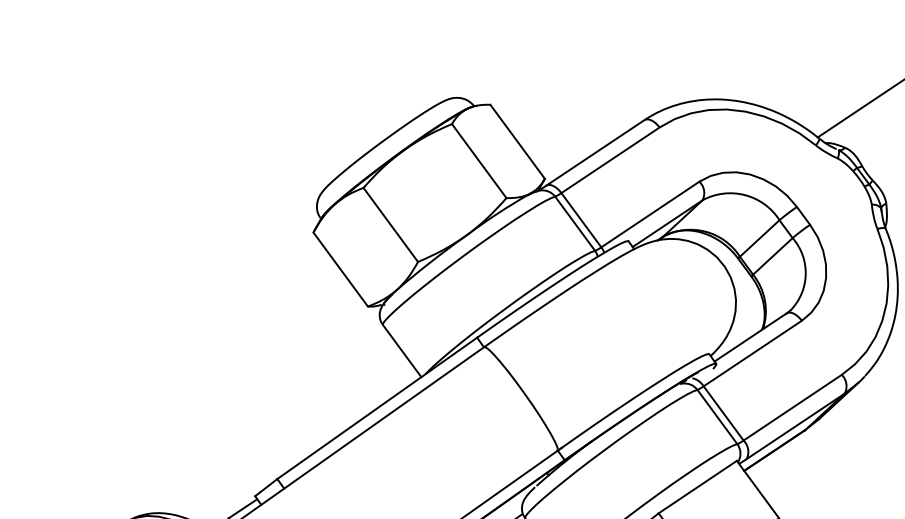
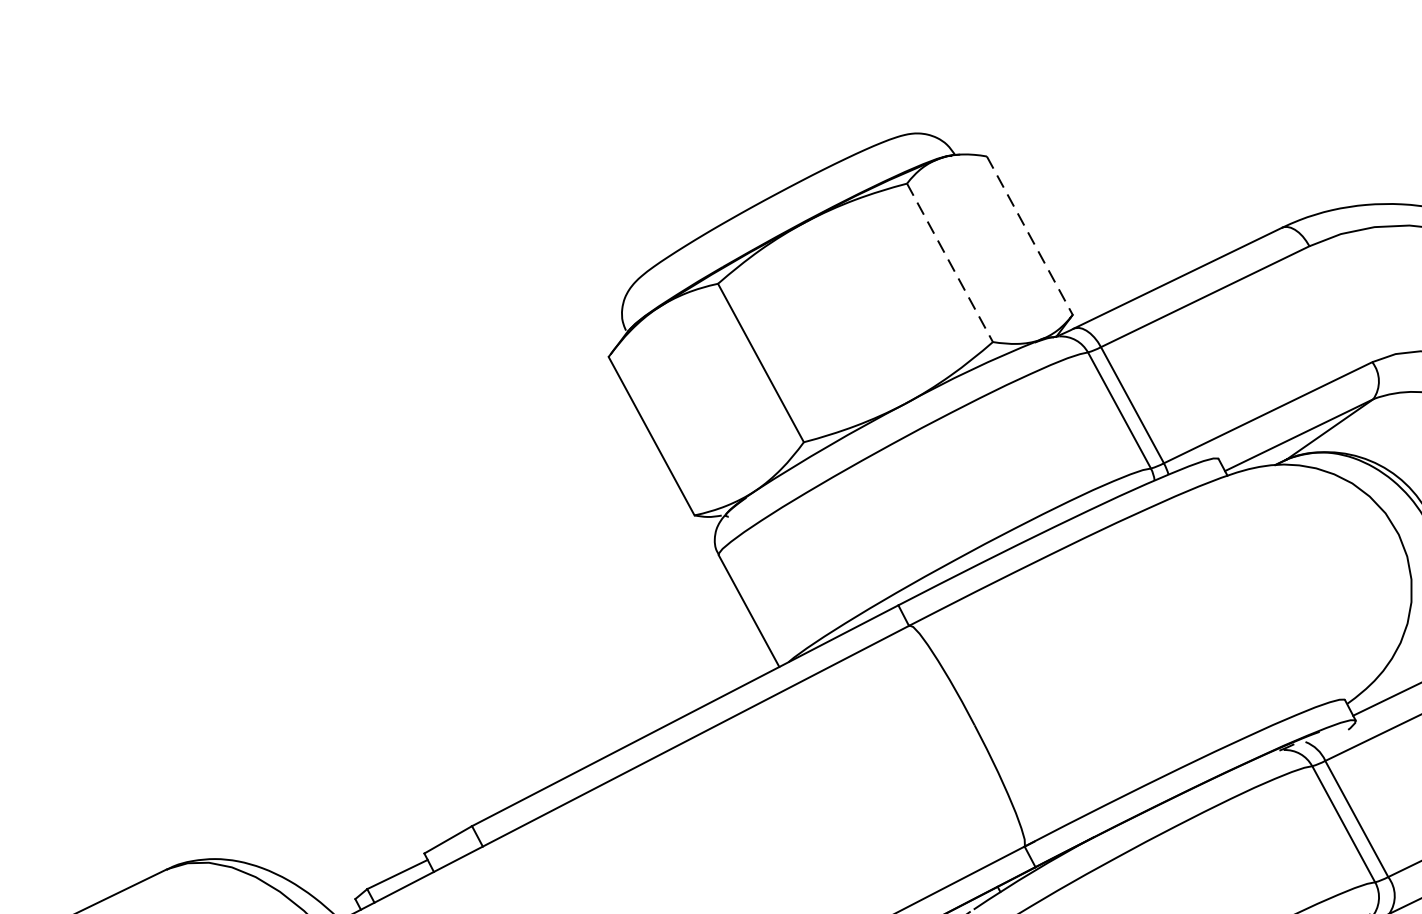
line: (517, 141) -> (1029, 235), solid -> dashed
line: (479, 161) -> (950, 263), solid -> dashed

